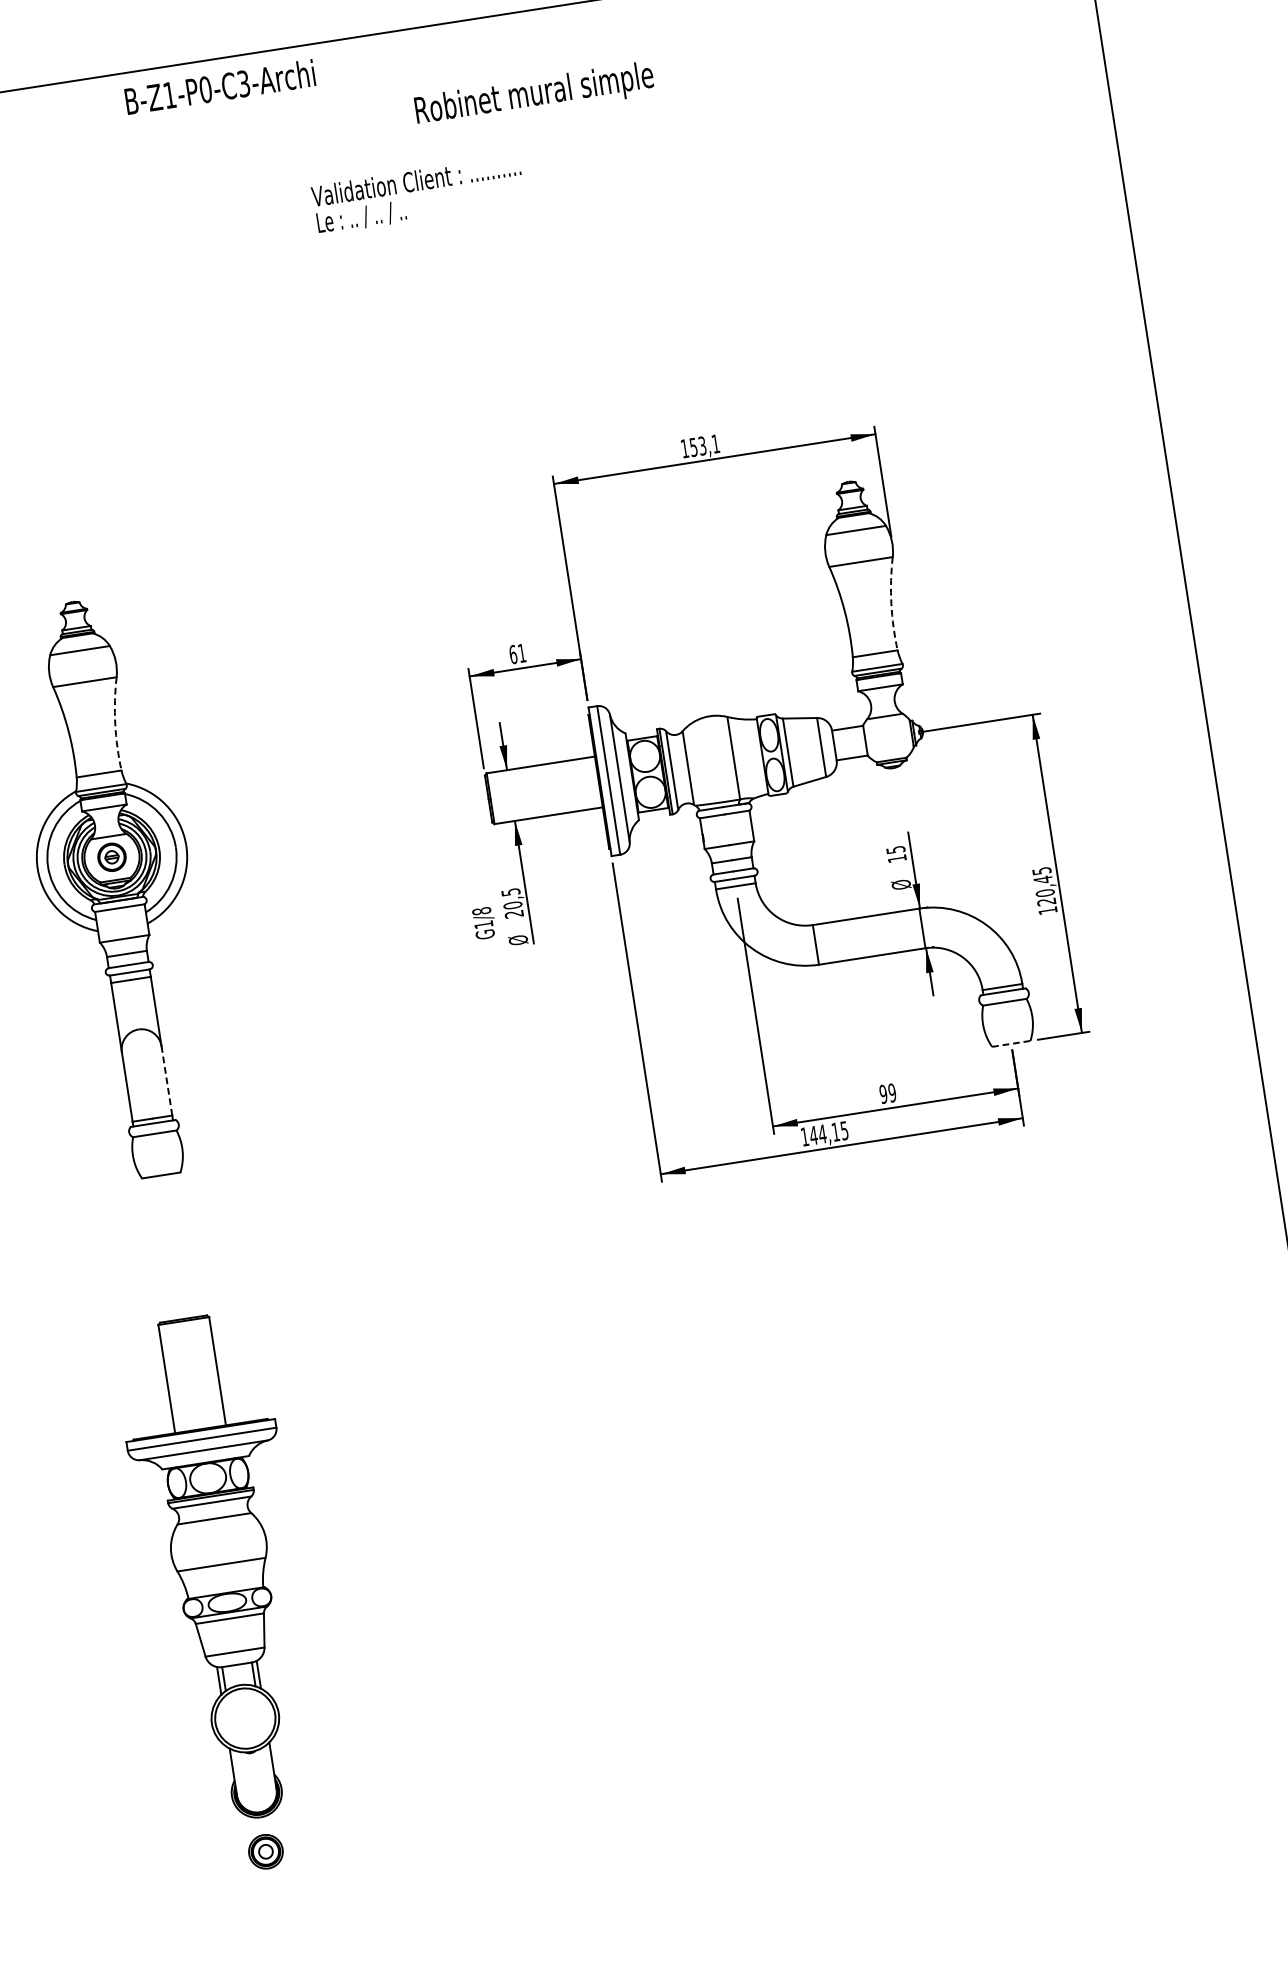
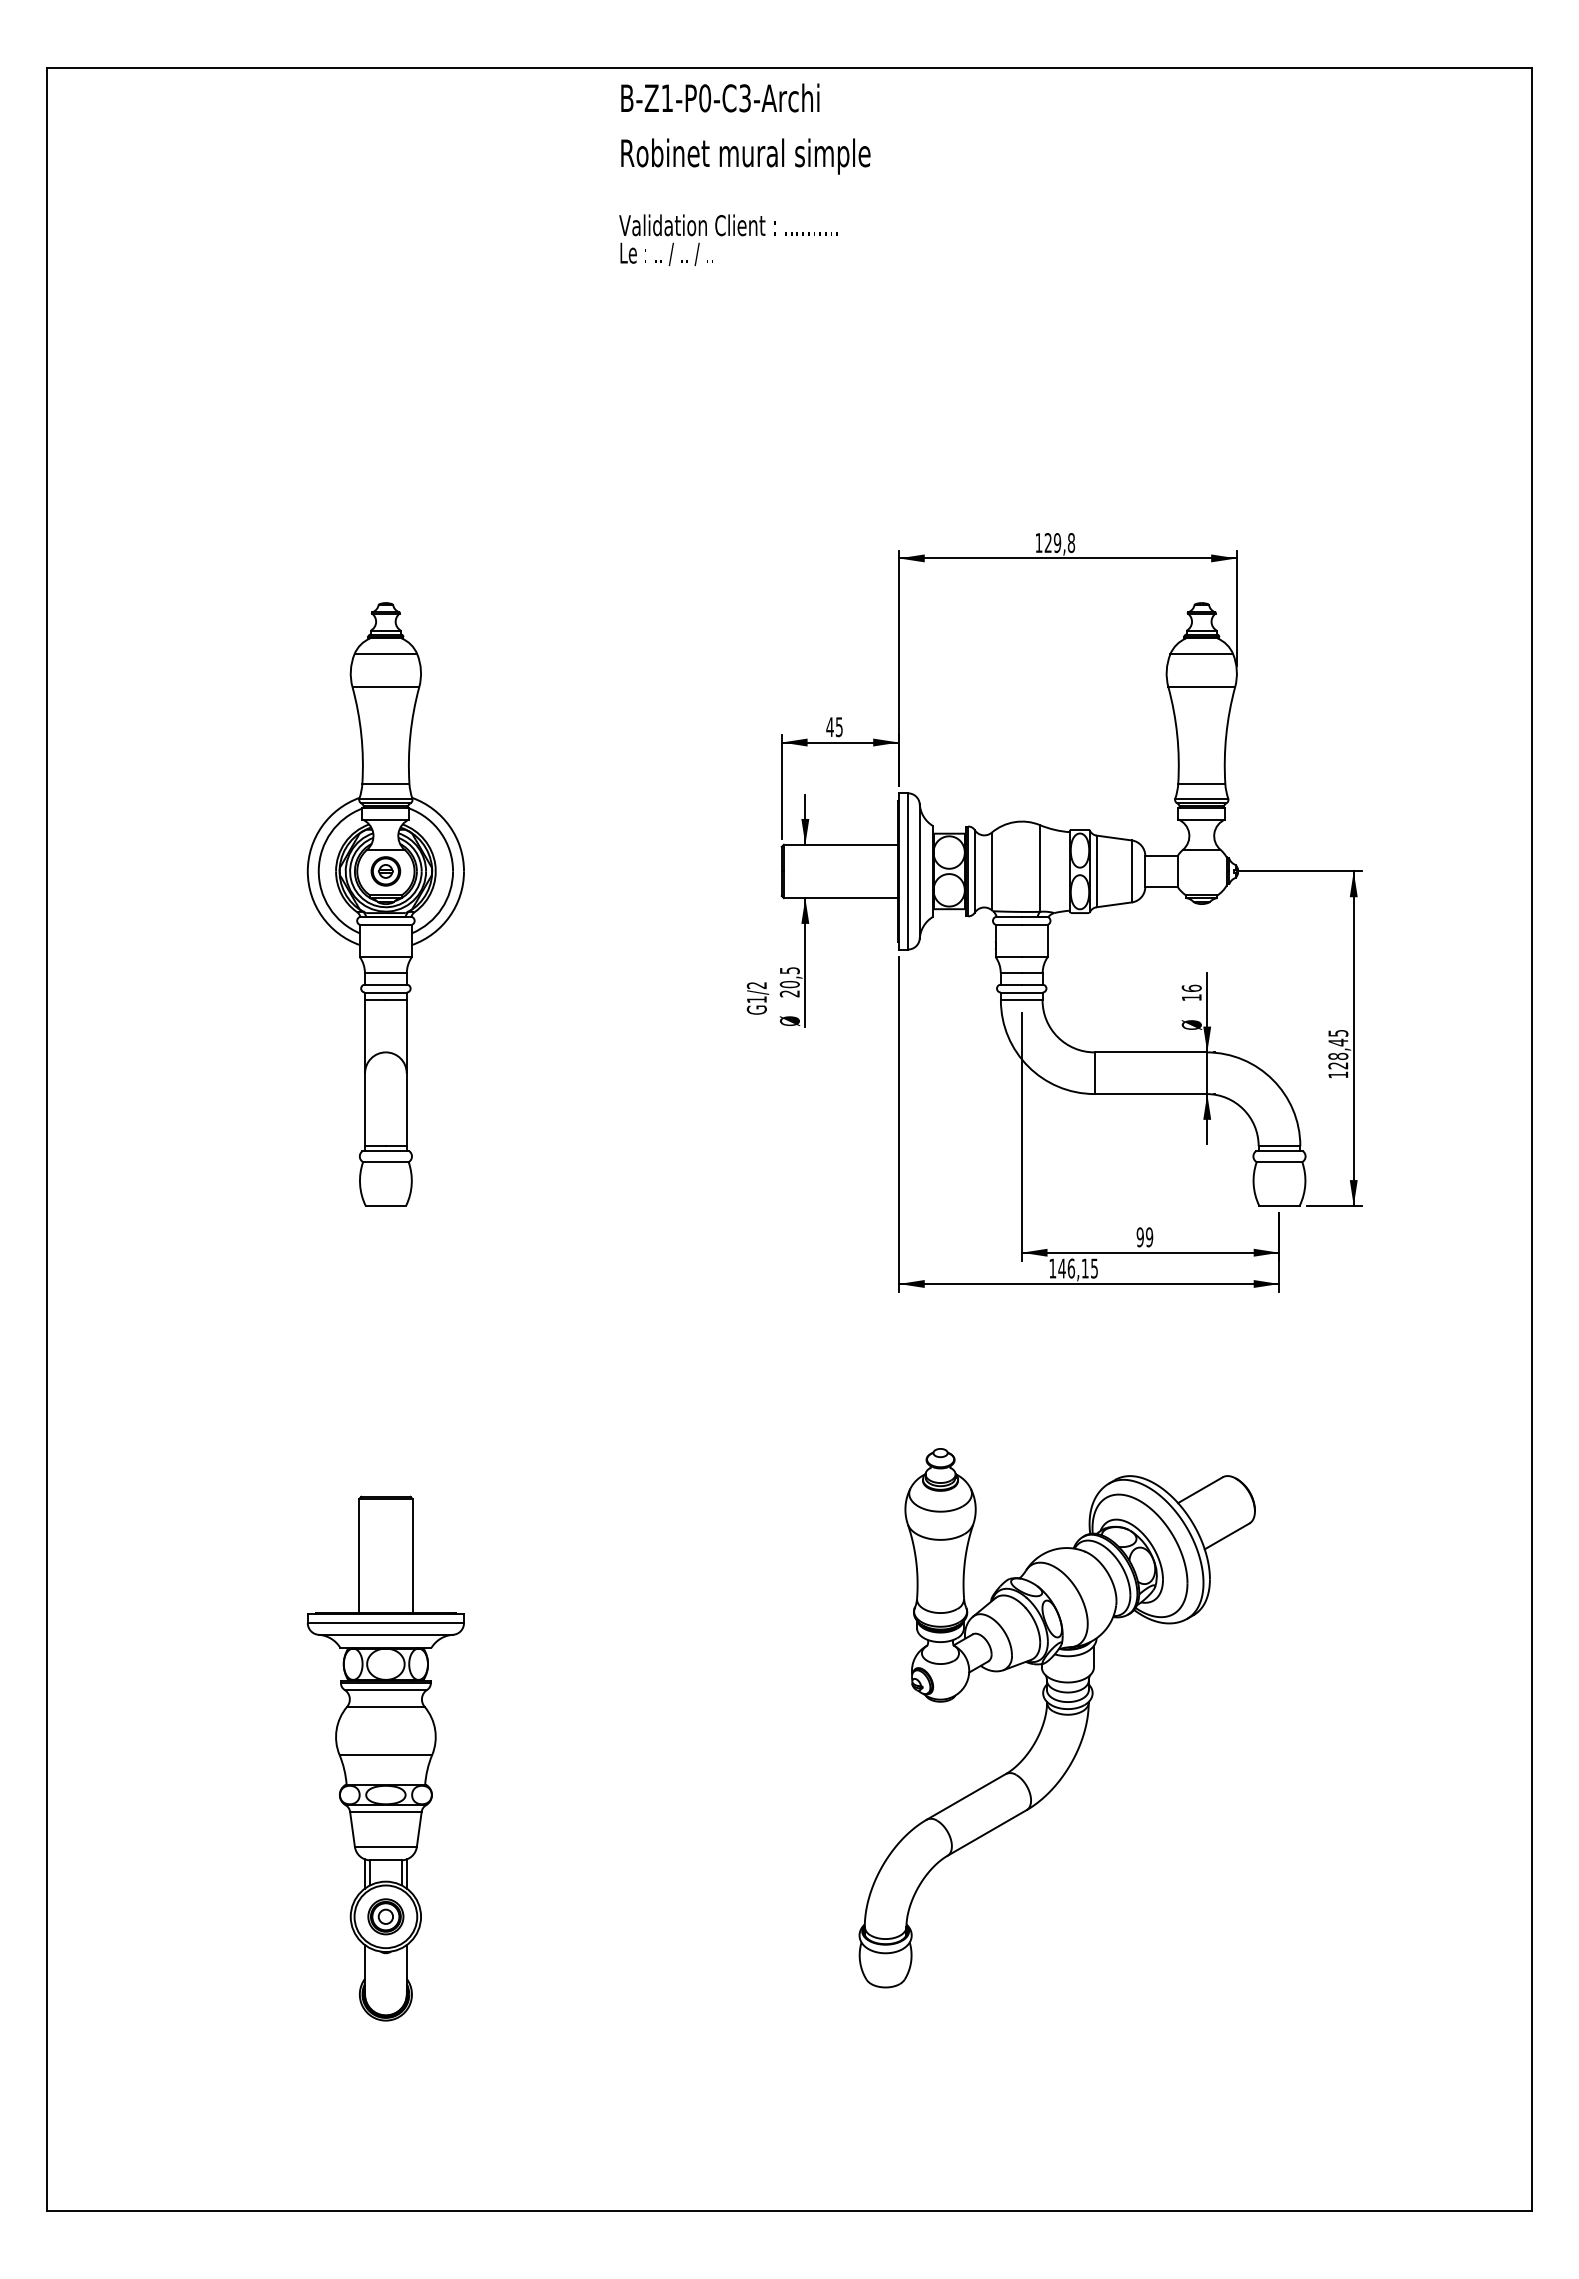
text: (220, 86) -> (720, 97), moved
text: (534, 95) -> (745, 156), moved
text: (418, 194) -> (728, 239), moved
text: (704, 446) -> (1059, 543), 153,1 -> 129,8
arc: (891, 604) -> (1226, 735), dashed -> solid
text: (517, 654) -> (834, 727), 61 -> 45
arc: (115, 724) -> (410, 735), dashed -> solid
text: (895, 849) -> (1191, 987), 15 -> 16
text: (1045, 893) -> (1338, 1056), 120,45 -> 128,45
text: (481, 911) -> (756, 985), G1/8 -> G1/2
line: (1011, 1043) -> (1279, 1205), dashed -> solid
line: (166, 1080) -> (406, 1109), dashed -> solid
text: (822, 1134) -> (1071, 1268), 144,15 -> 146,15
part: (874, 1564) -> (1056, 1718), added
part: (221, 1568) -> (385, 1758), moved

